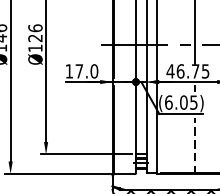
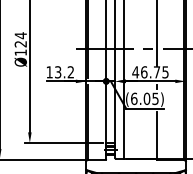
text: (35, 28) -> (20, 35), Ø126 -> Ø124
text: (86, 71) -> (64, 72), 17.0 -> 13.2
line: (195, 145) -> (156, 135), dashed -> solid

